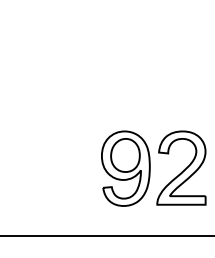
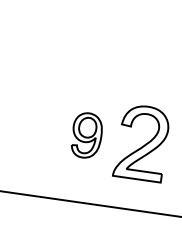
part: (125, 168) -> (86, 135), size x0.6

